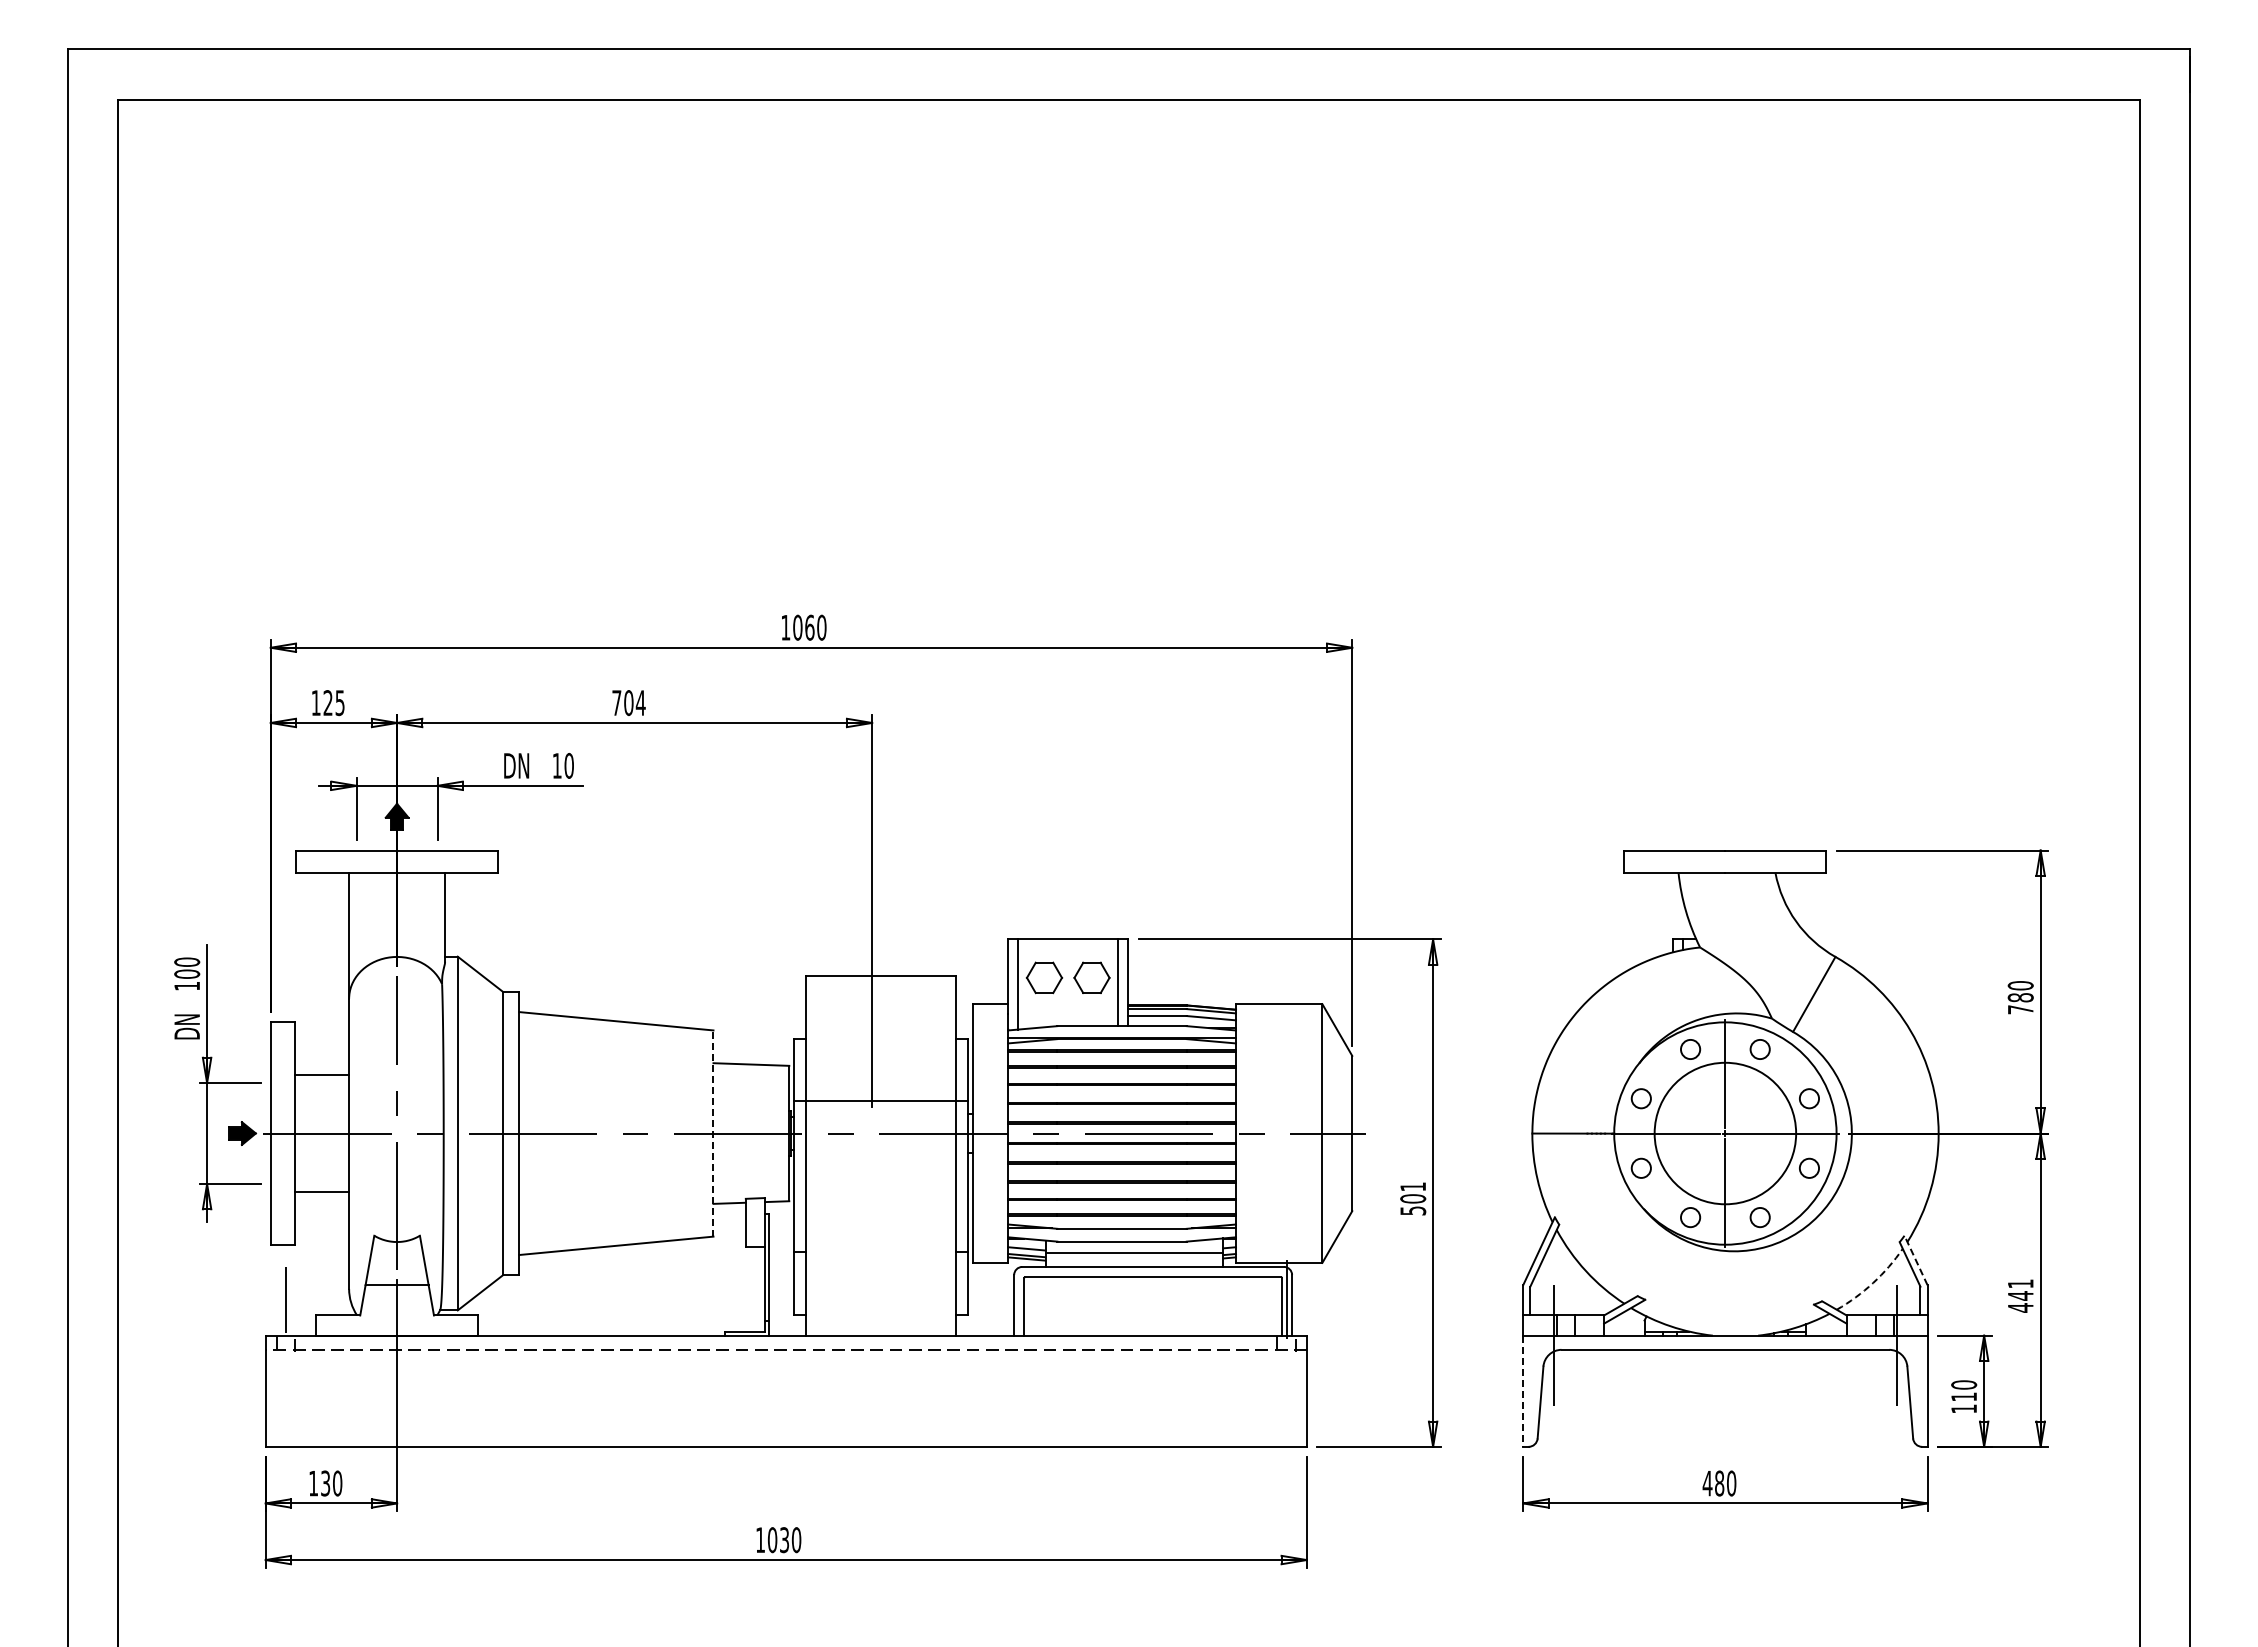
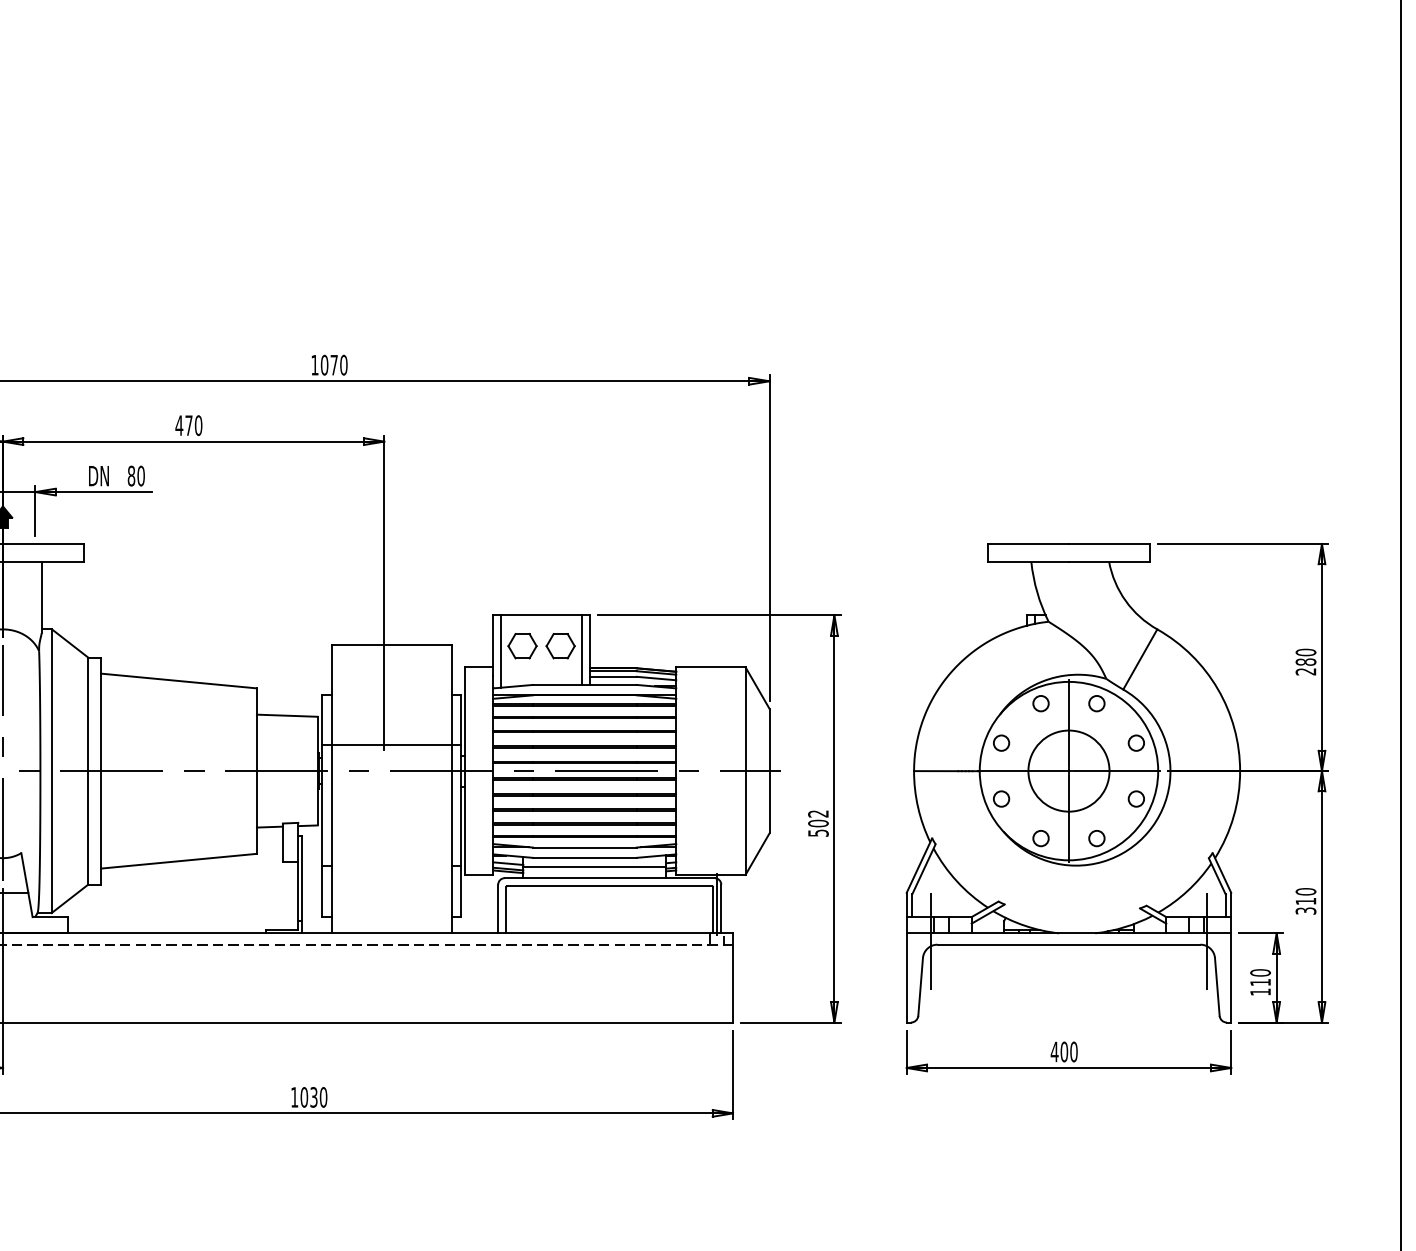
text: (809, 627) -> (333, 365), 1060 -> 1070
text: (628, 703) -> (188, 426), 704 -> 470
text: (556, 765) -> (130, 475), 10 -> 80
text: (2020, 1009) -> (1305, 671), 780 -> 280
line: (713, 1133) -> (256, 771), dashed -> solid
circle: (1724, 1133) -> (1068, 771), size x0.71
text: (1412, 1186) -> (817, 813), 501 -> 502
line: (1915, 1260) -> (1221, 872), dashed -> solid
arc: (1873, 1282) -> (1187, 890), dashed -> solid
text: (2020, 1295) -> (1305, 901), 441 -> 310
line: (1523, 1391) -> (906, 978), dashed -> solid
text: (1719, 1483) -> (1064, 1051), 480 -> 400

